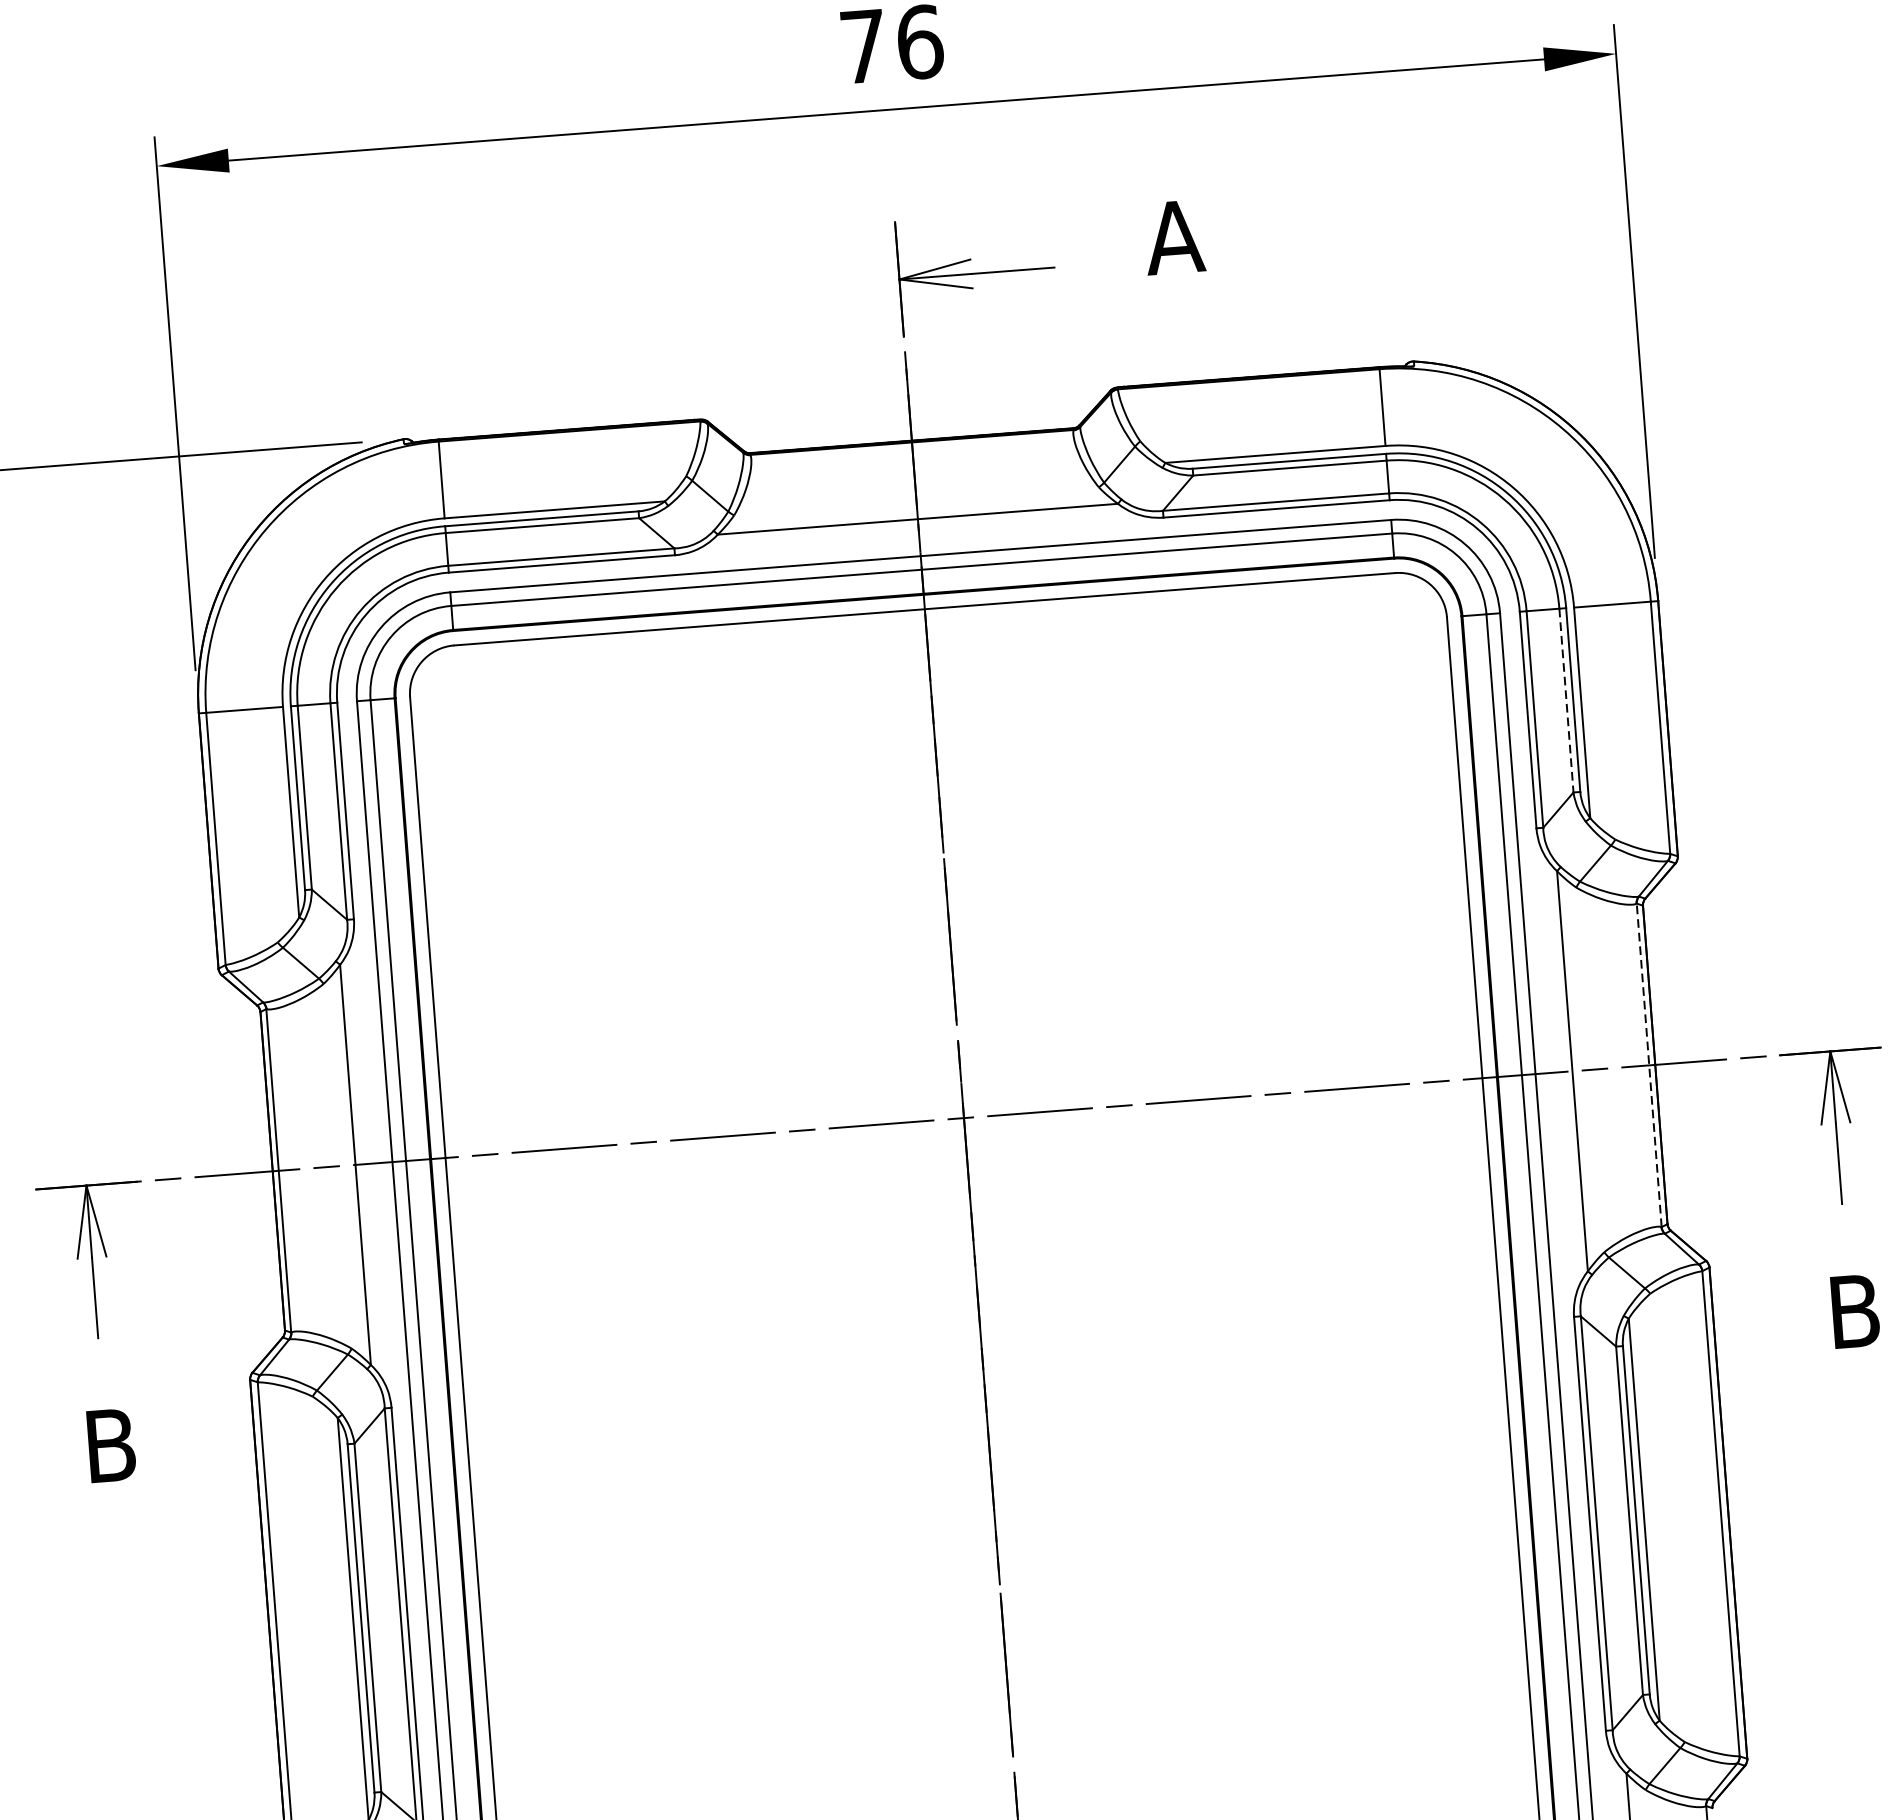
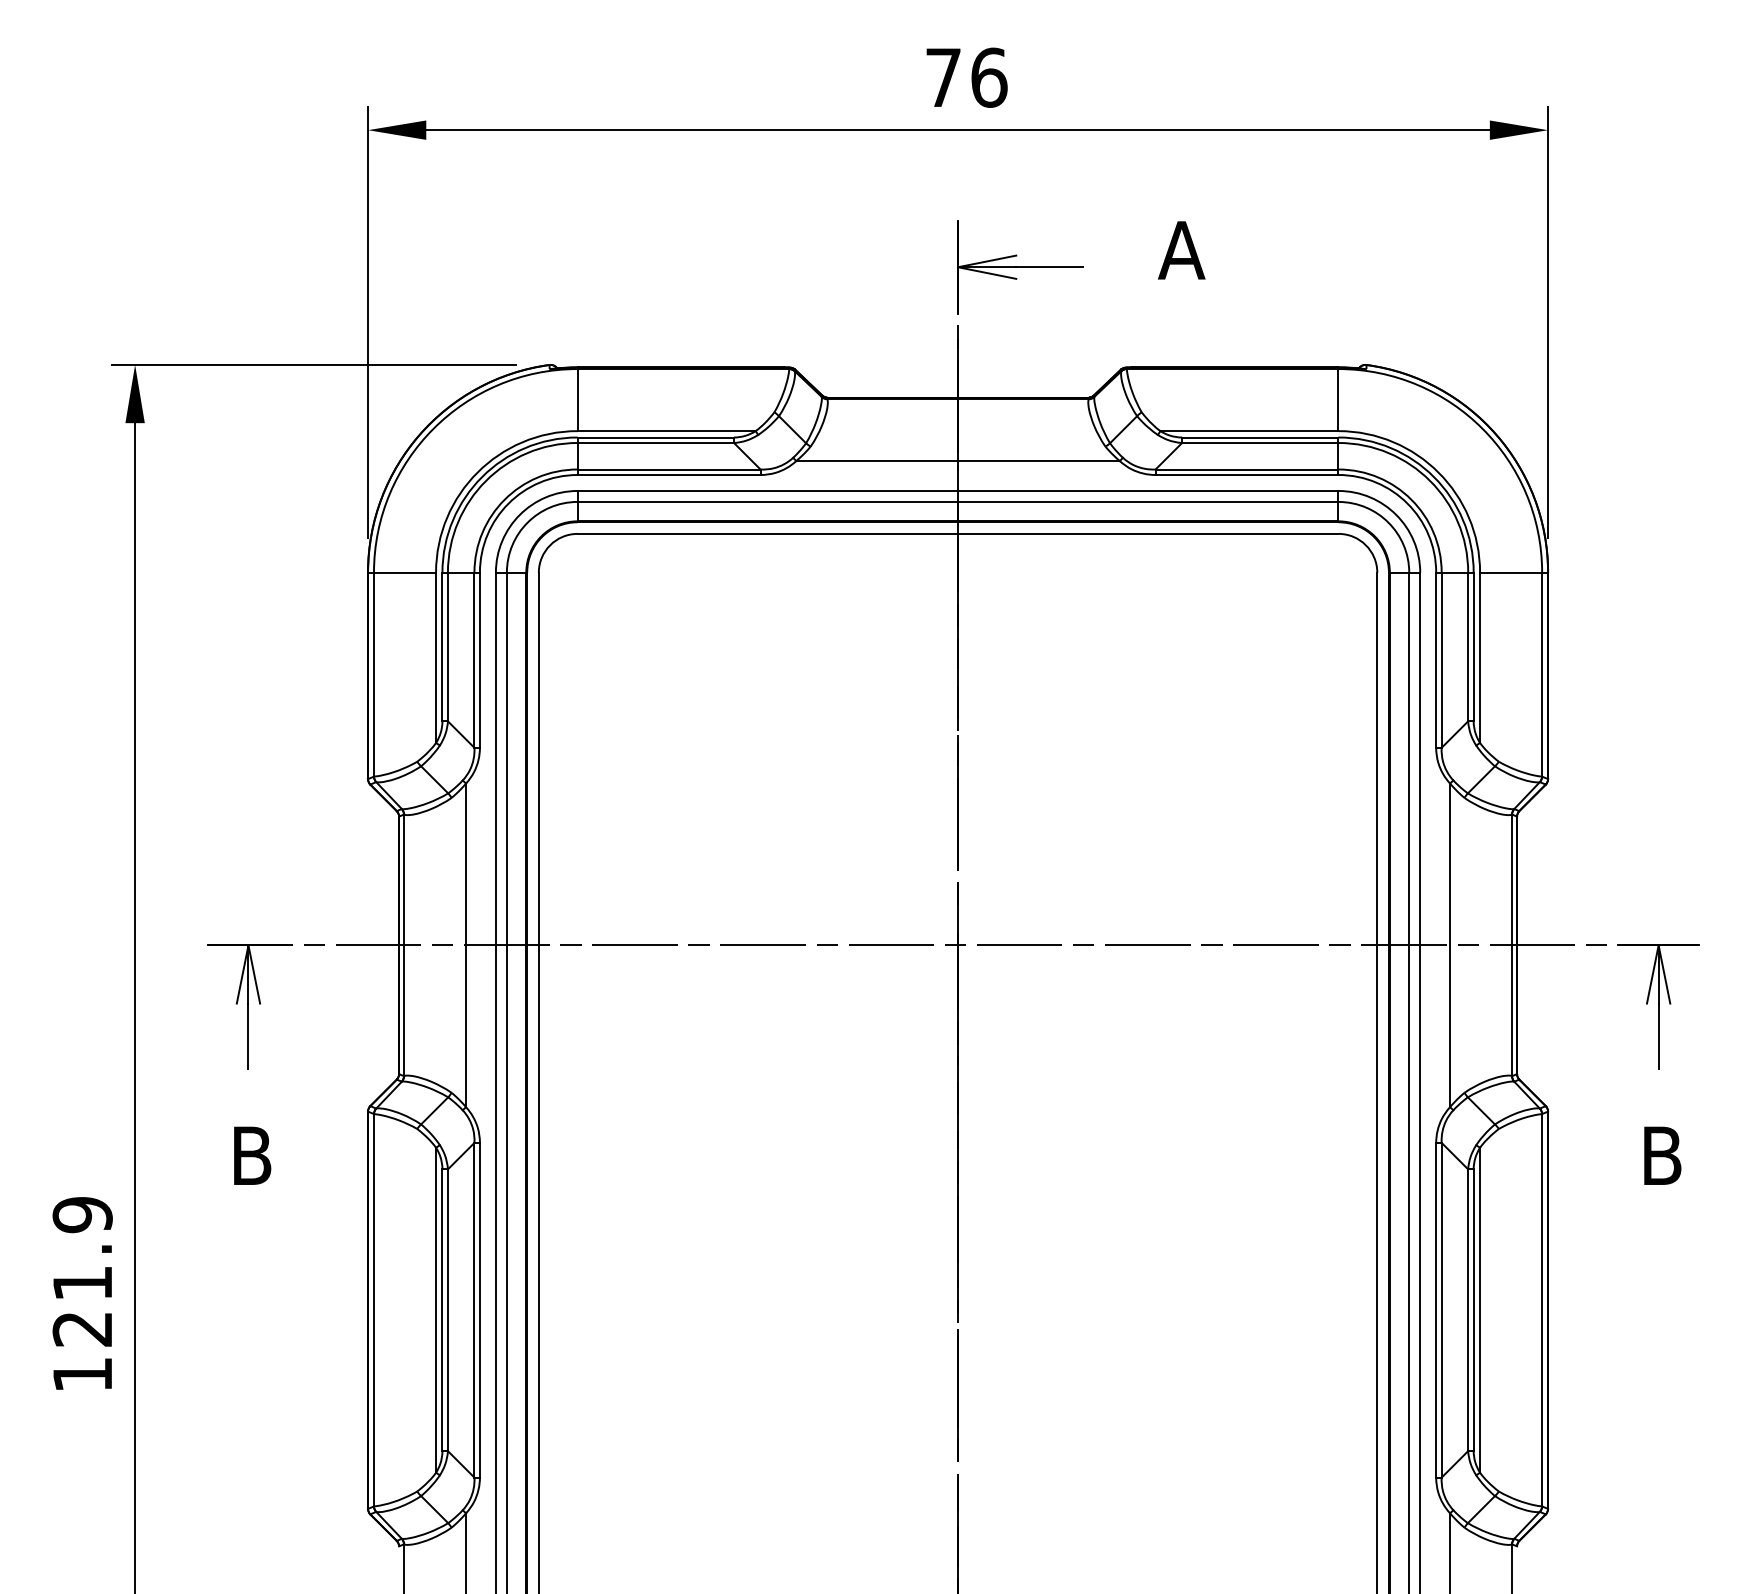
line: (1566, 701) -> (1468, 647), dashed -> solid
line: (1649, 1065) -> (1512, 945), dashed -> solid

